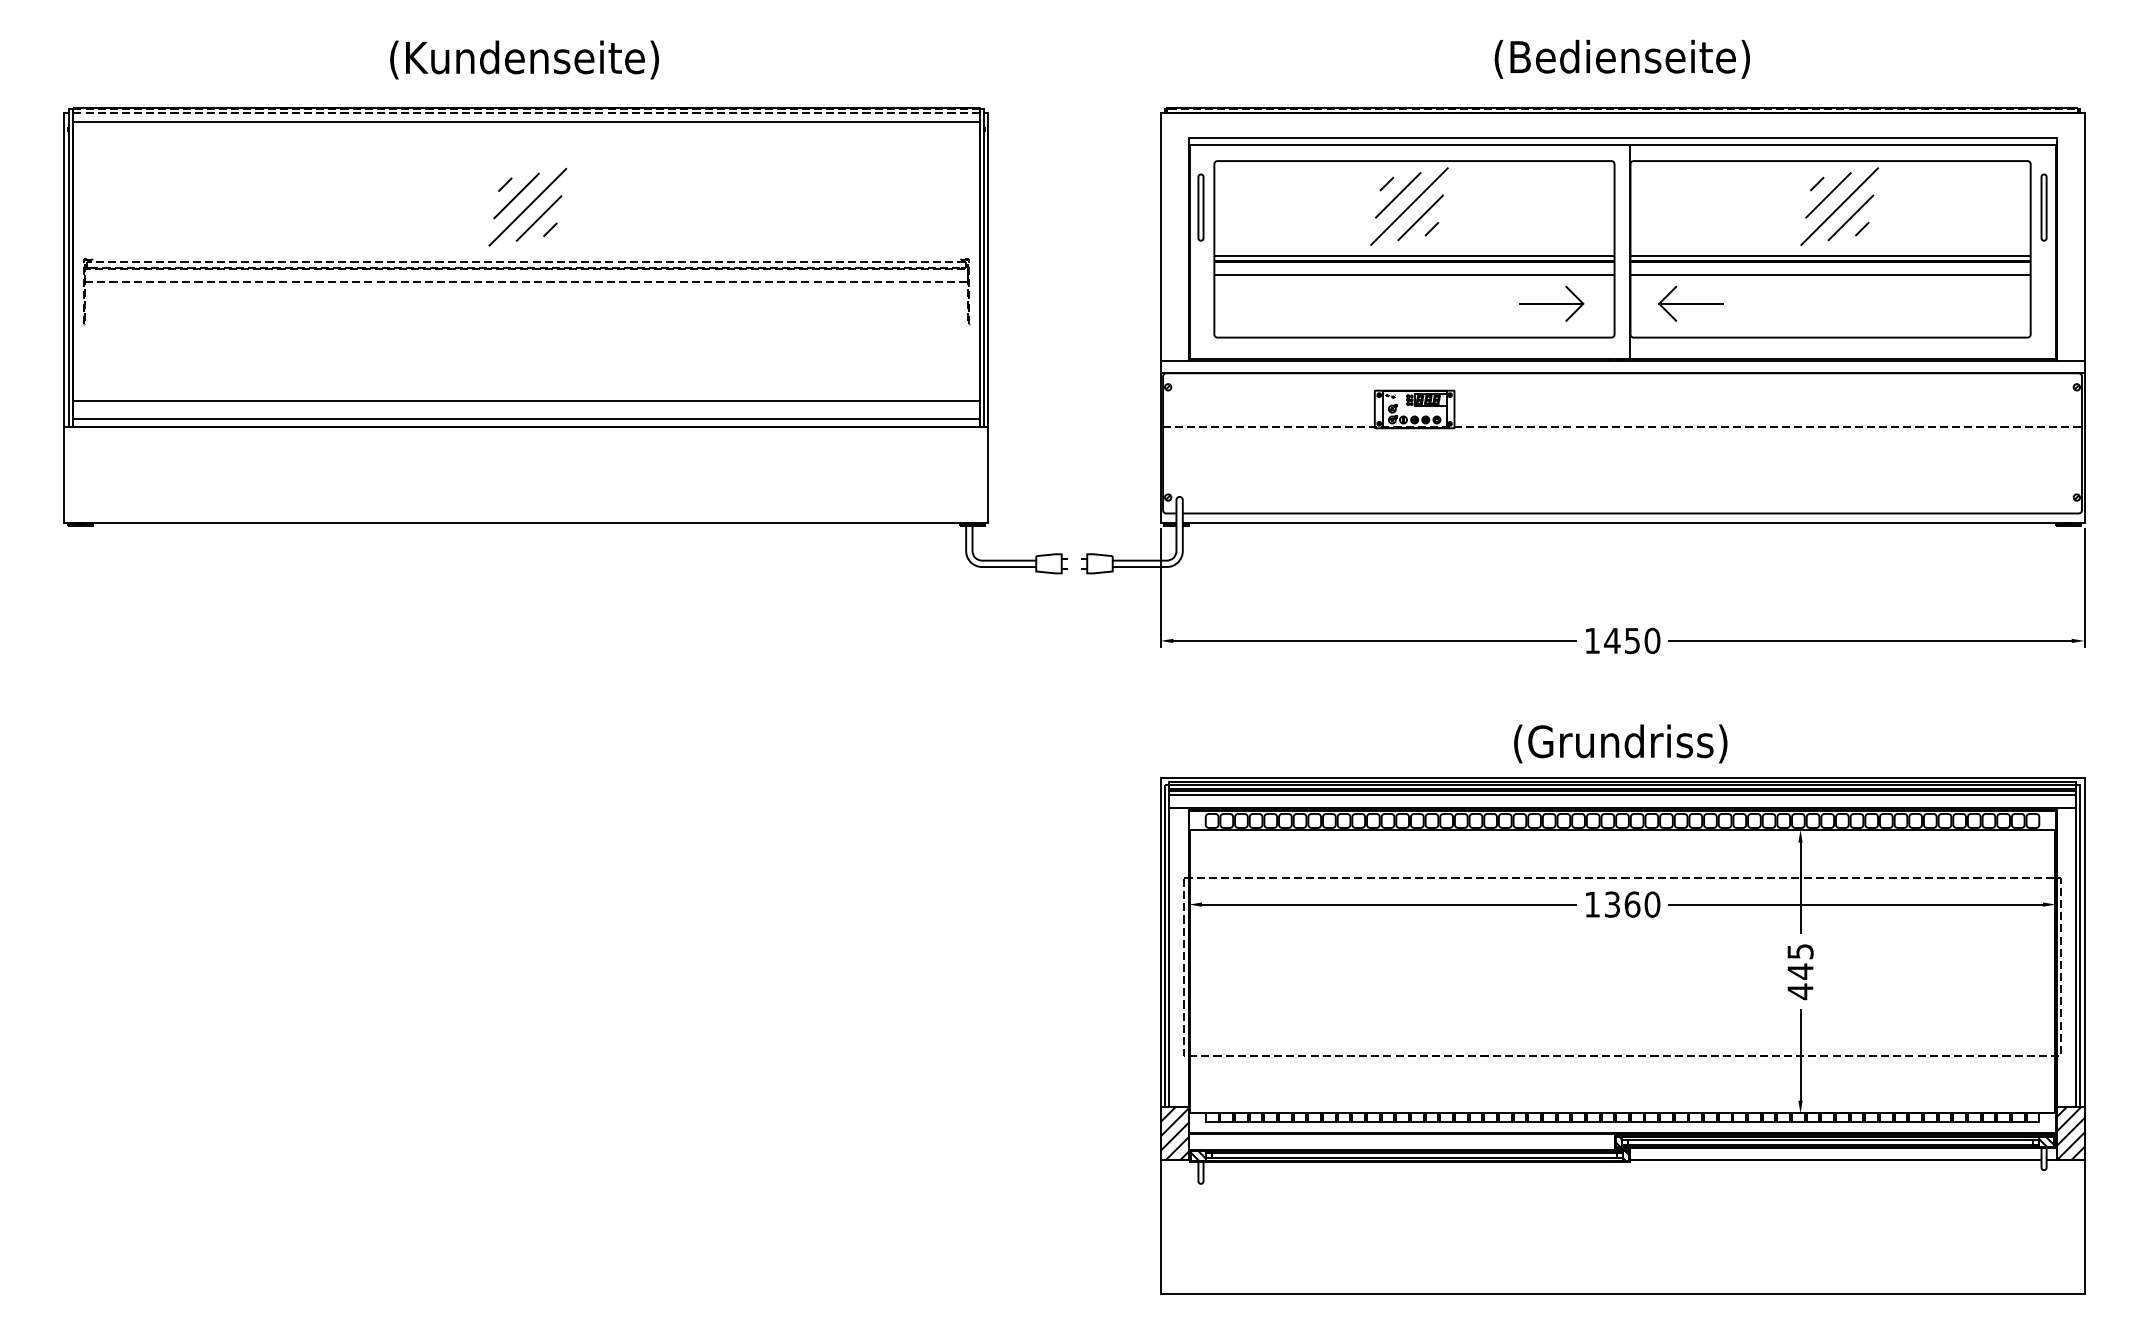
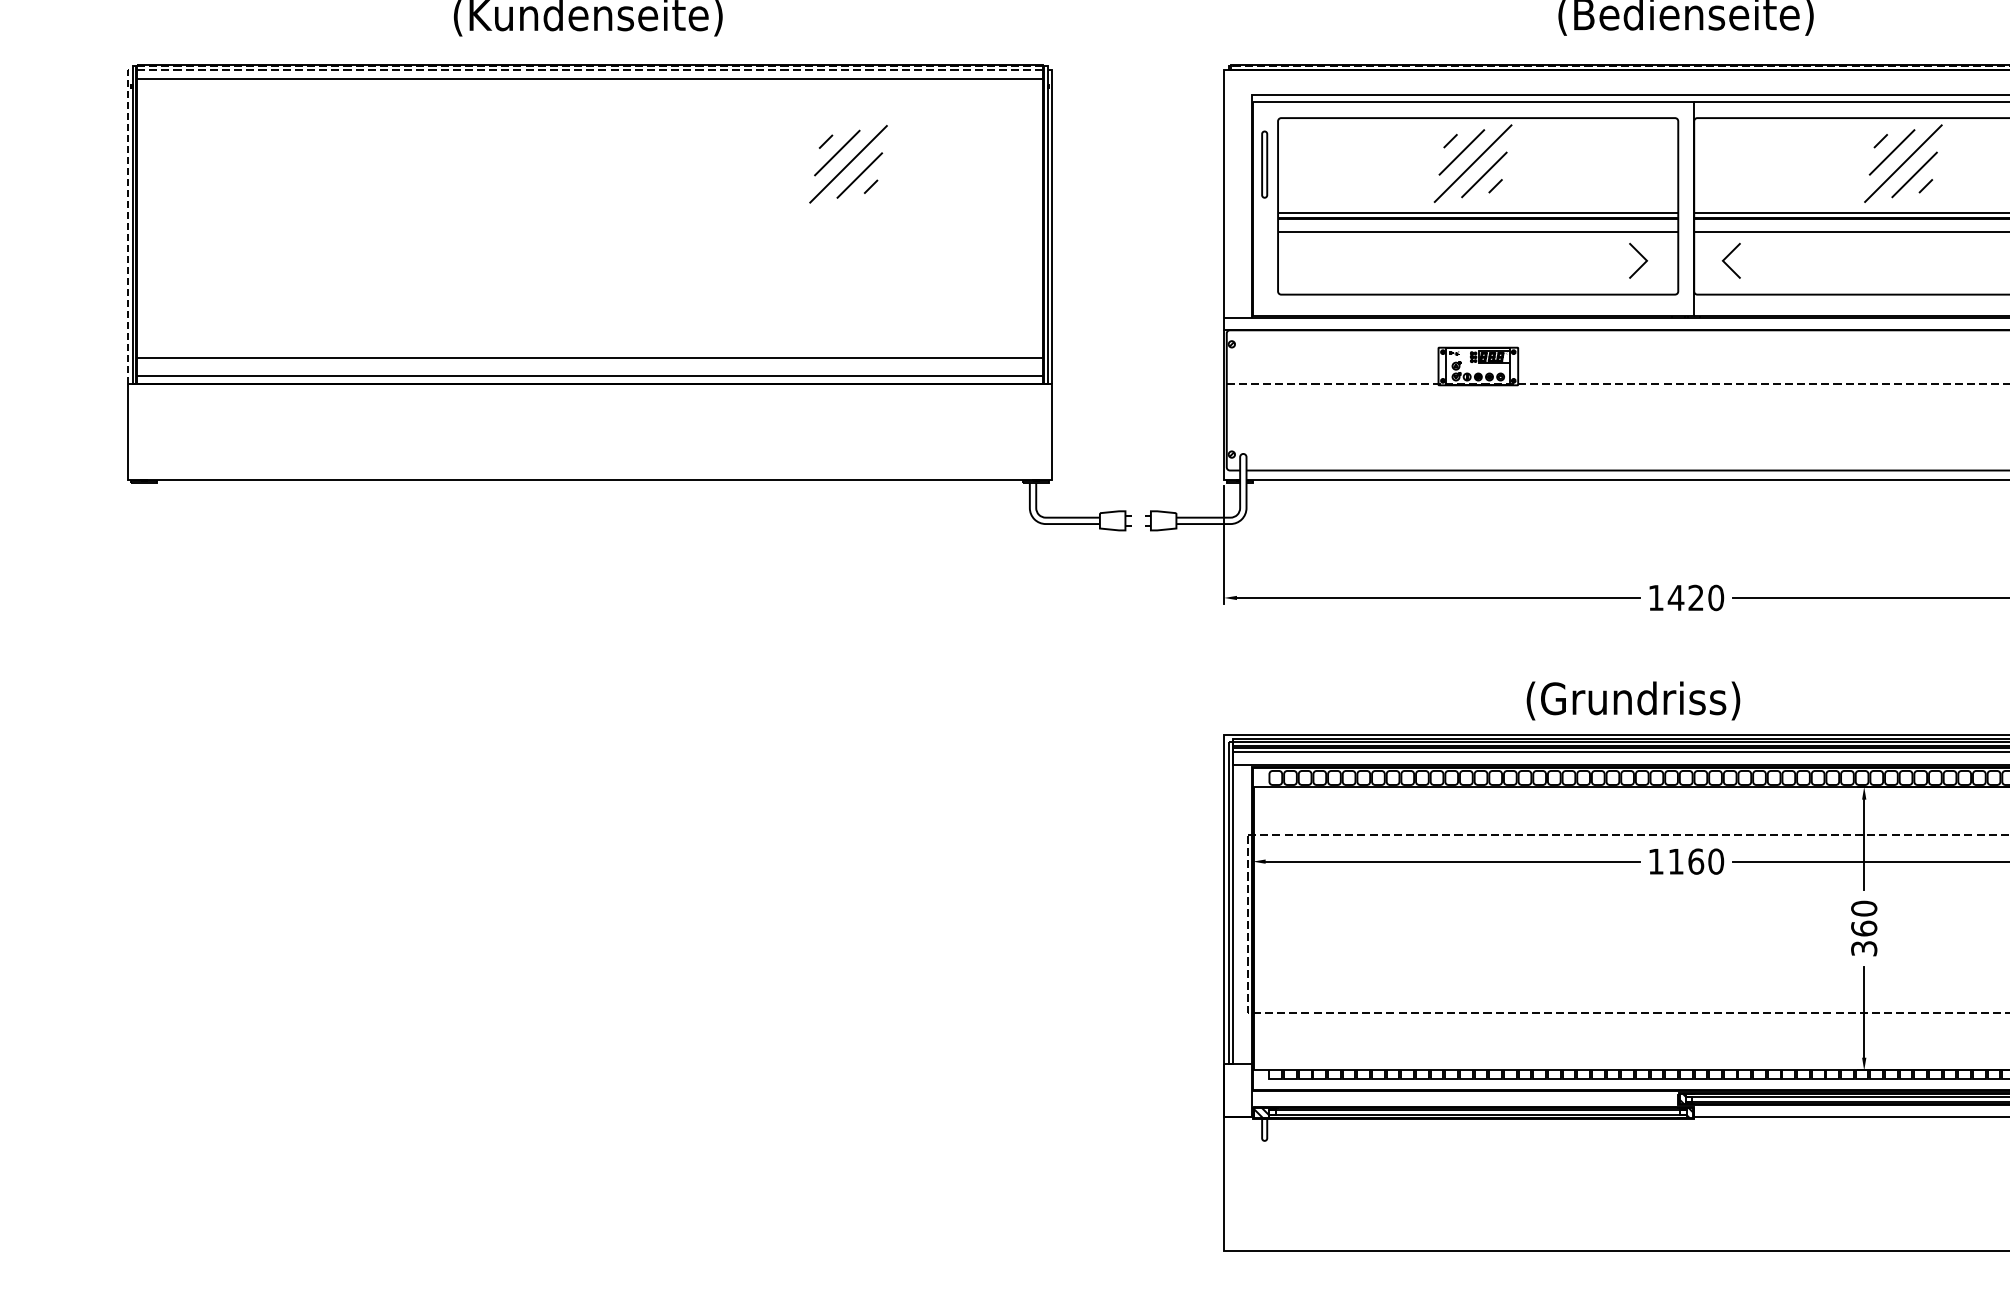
part: (527, 207) -> (848, 164), moved
line: (64, 266) -> (128, 223), solid -> dashed
part: (526, 282) -> (590, 239), removed
line: (1551, 303) -> (1615, 260), removed
line: (1690, 303) -> (1754, 260), removed
text: (1631, 640) -> (1695, 597), 1450 -> 1420
text: (1620, 743) -> (1633, 700), moved
text: (1612, 904) -> (1676, 861), 1360 -> 1160
text: (1800, 971) -> (1864, 928), 445 -> 360
hatch: (1174, 1133) -> (1238, 1090), removed

